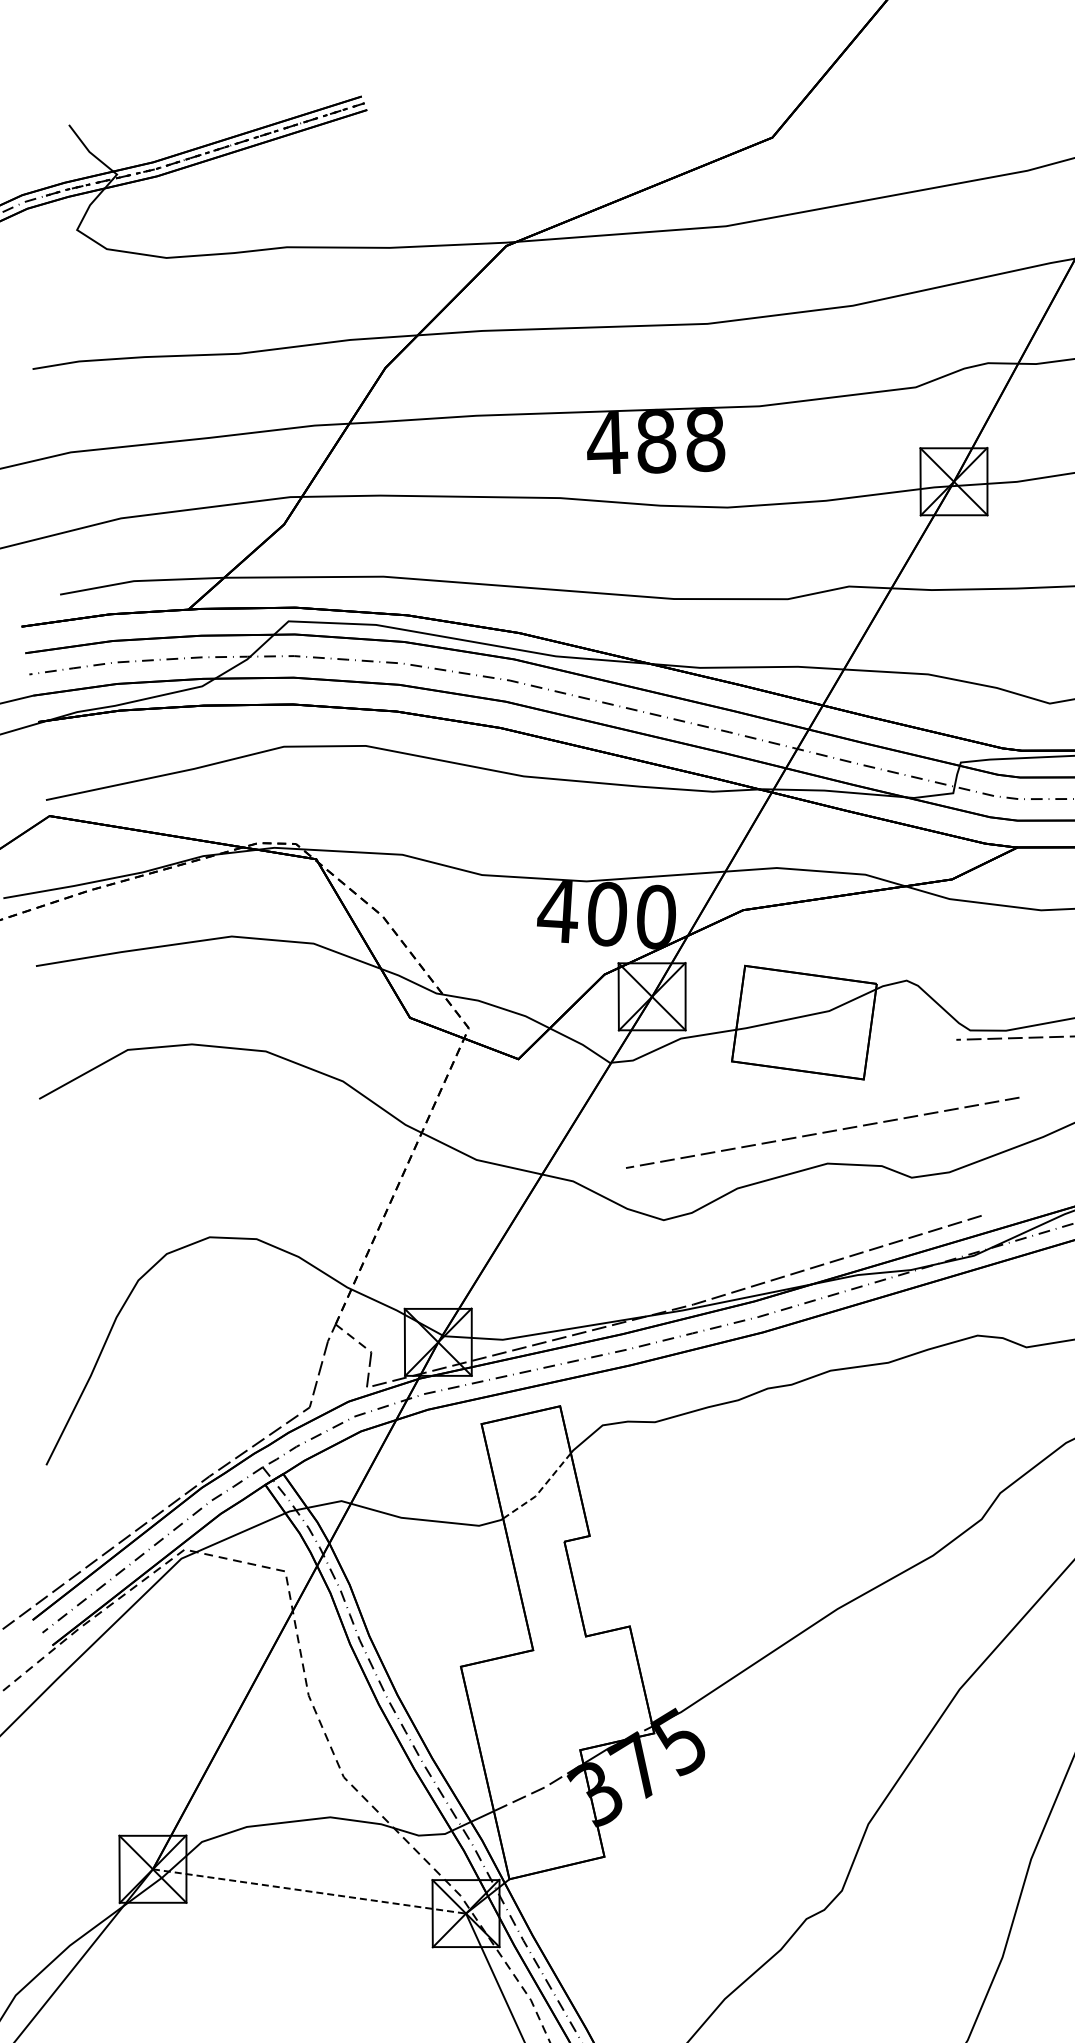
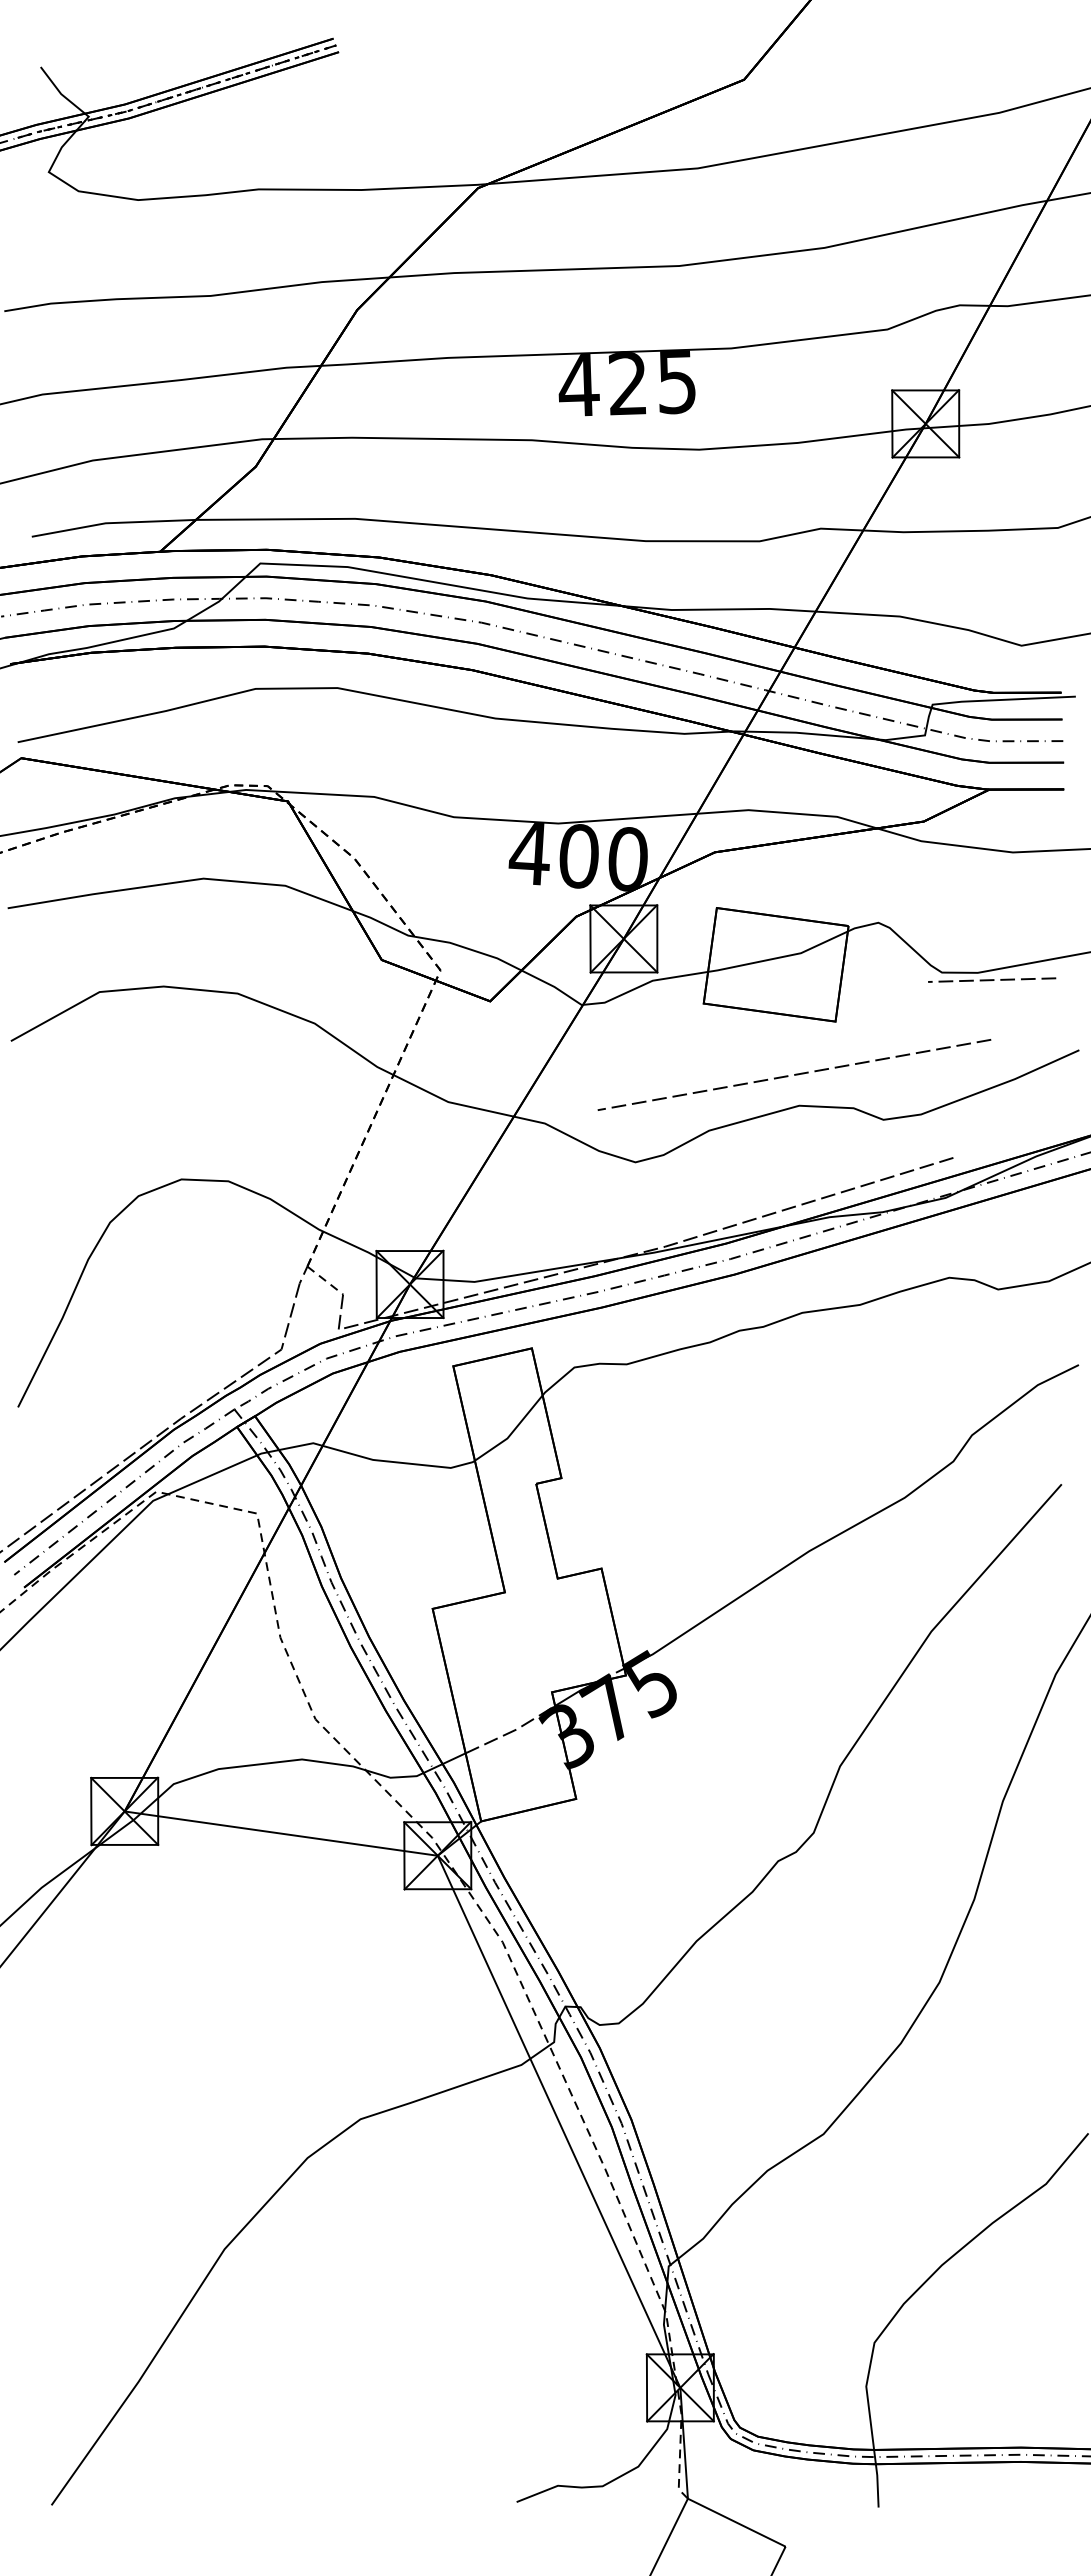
text: (680, 440) -> (652, 382), 488 -> 425
line: (539, 1491) -> (511, 1433), dashed -> solid
line: (309, 1891) -> (281, 1833), dashed -> solid

